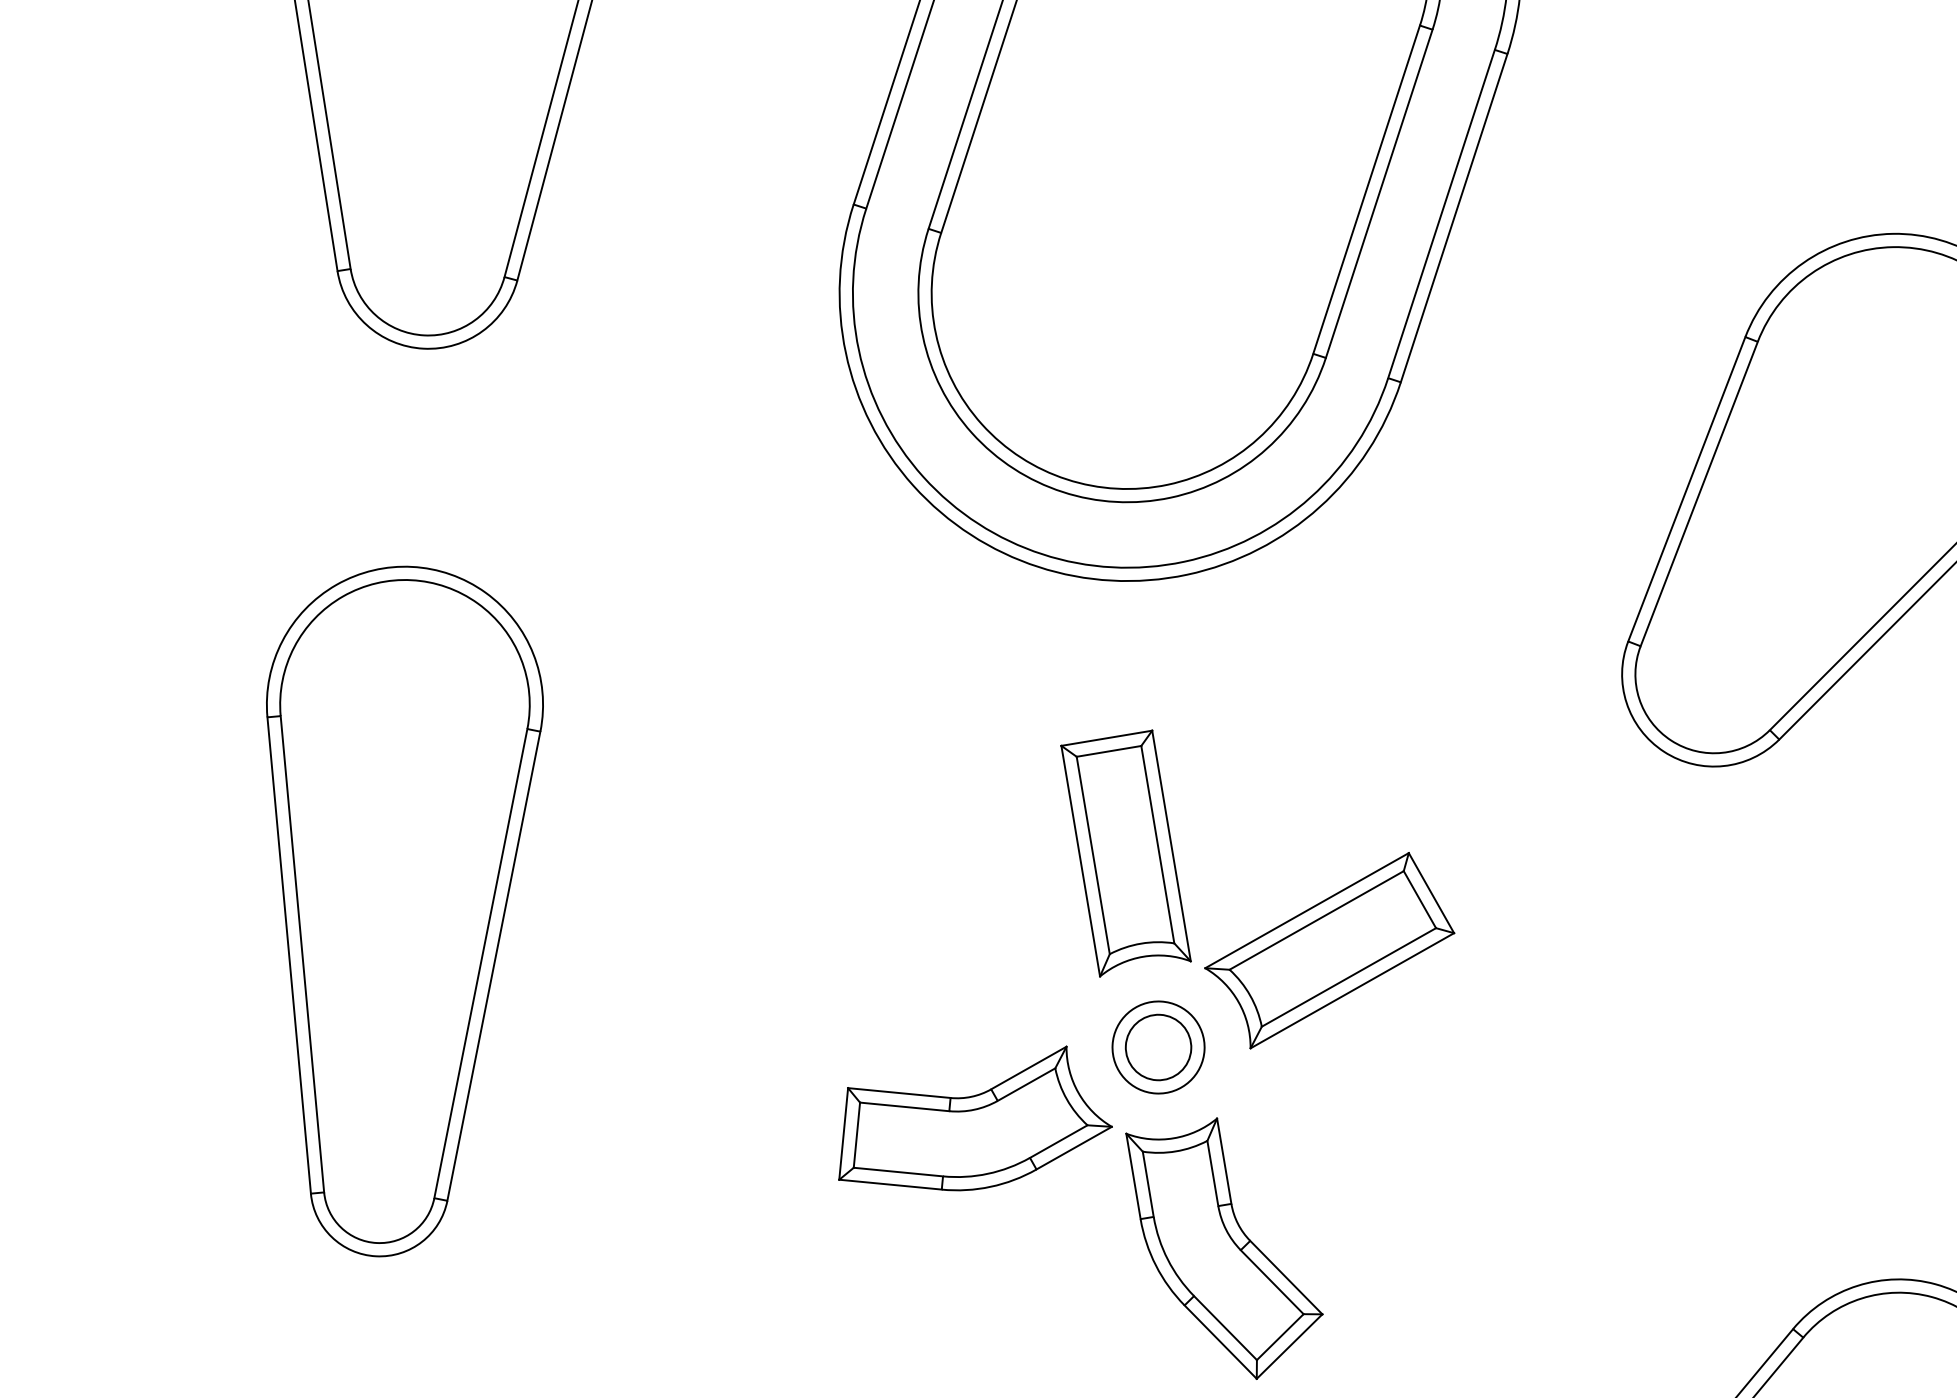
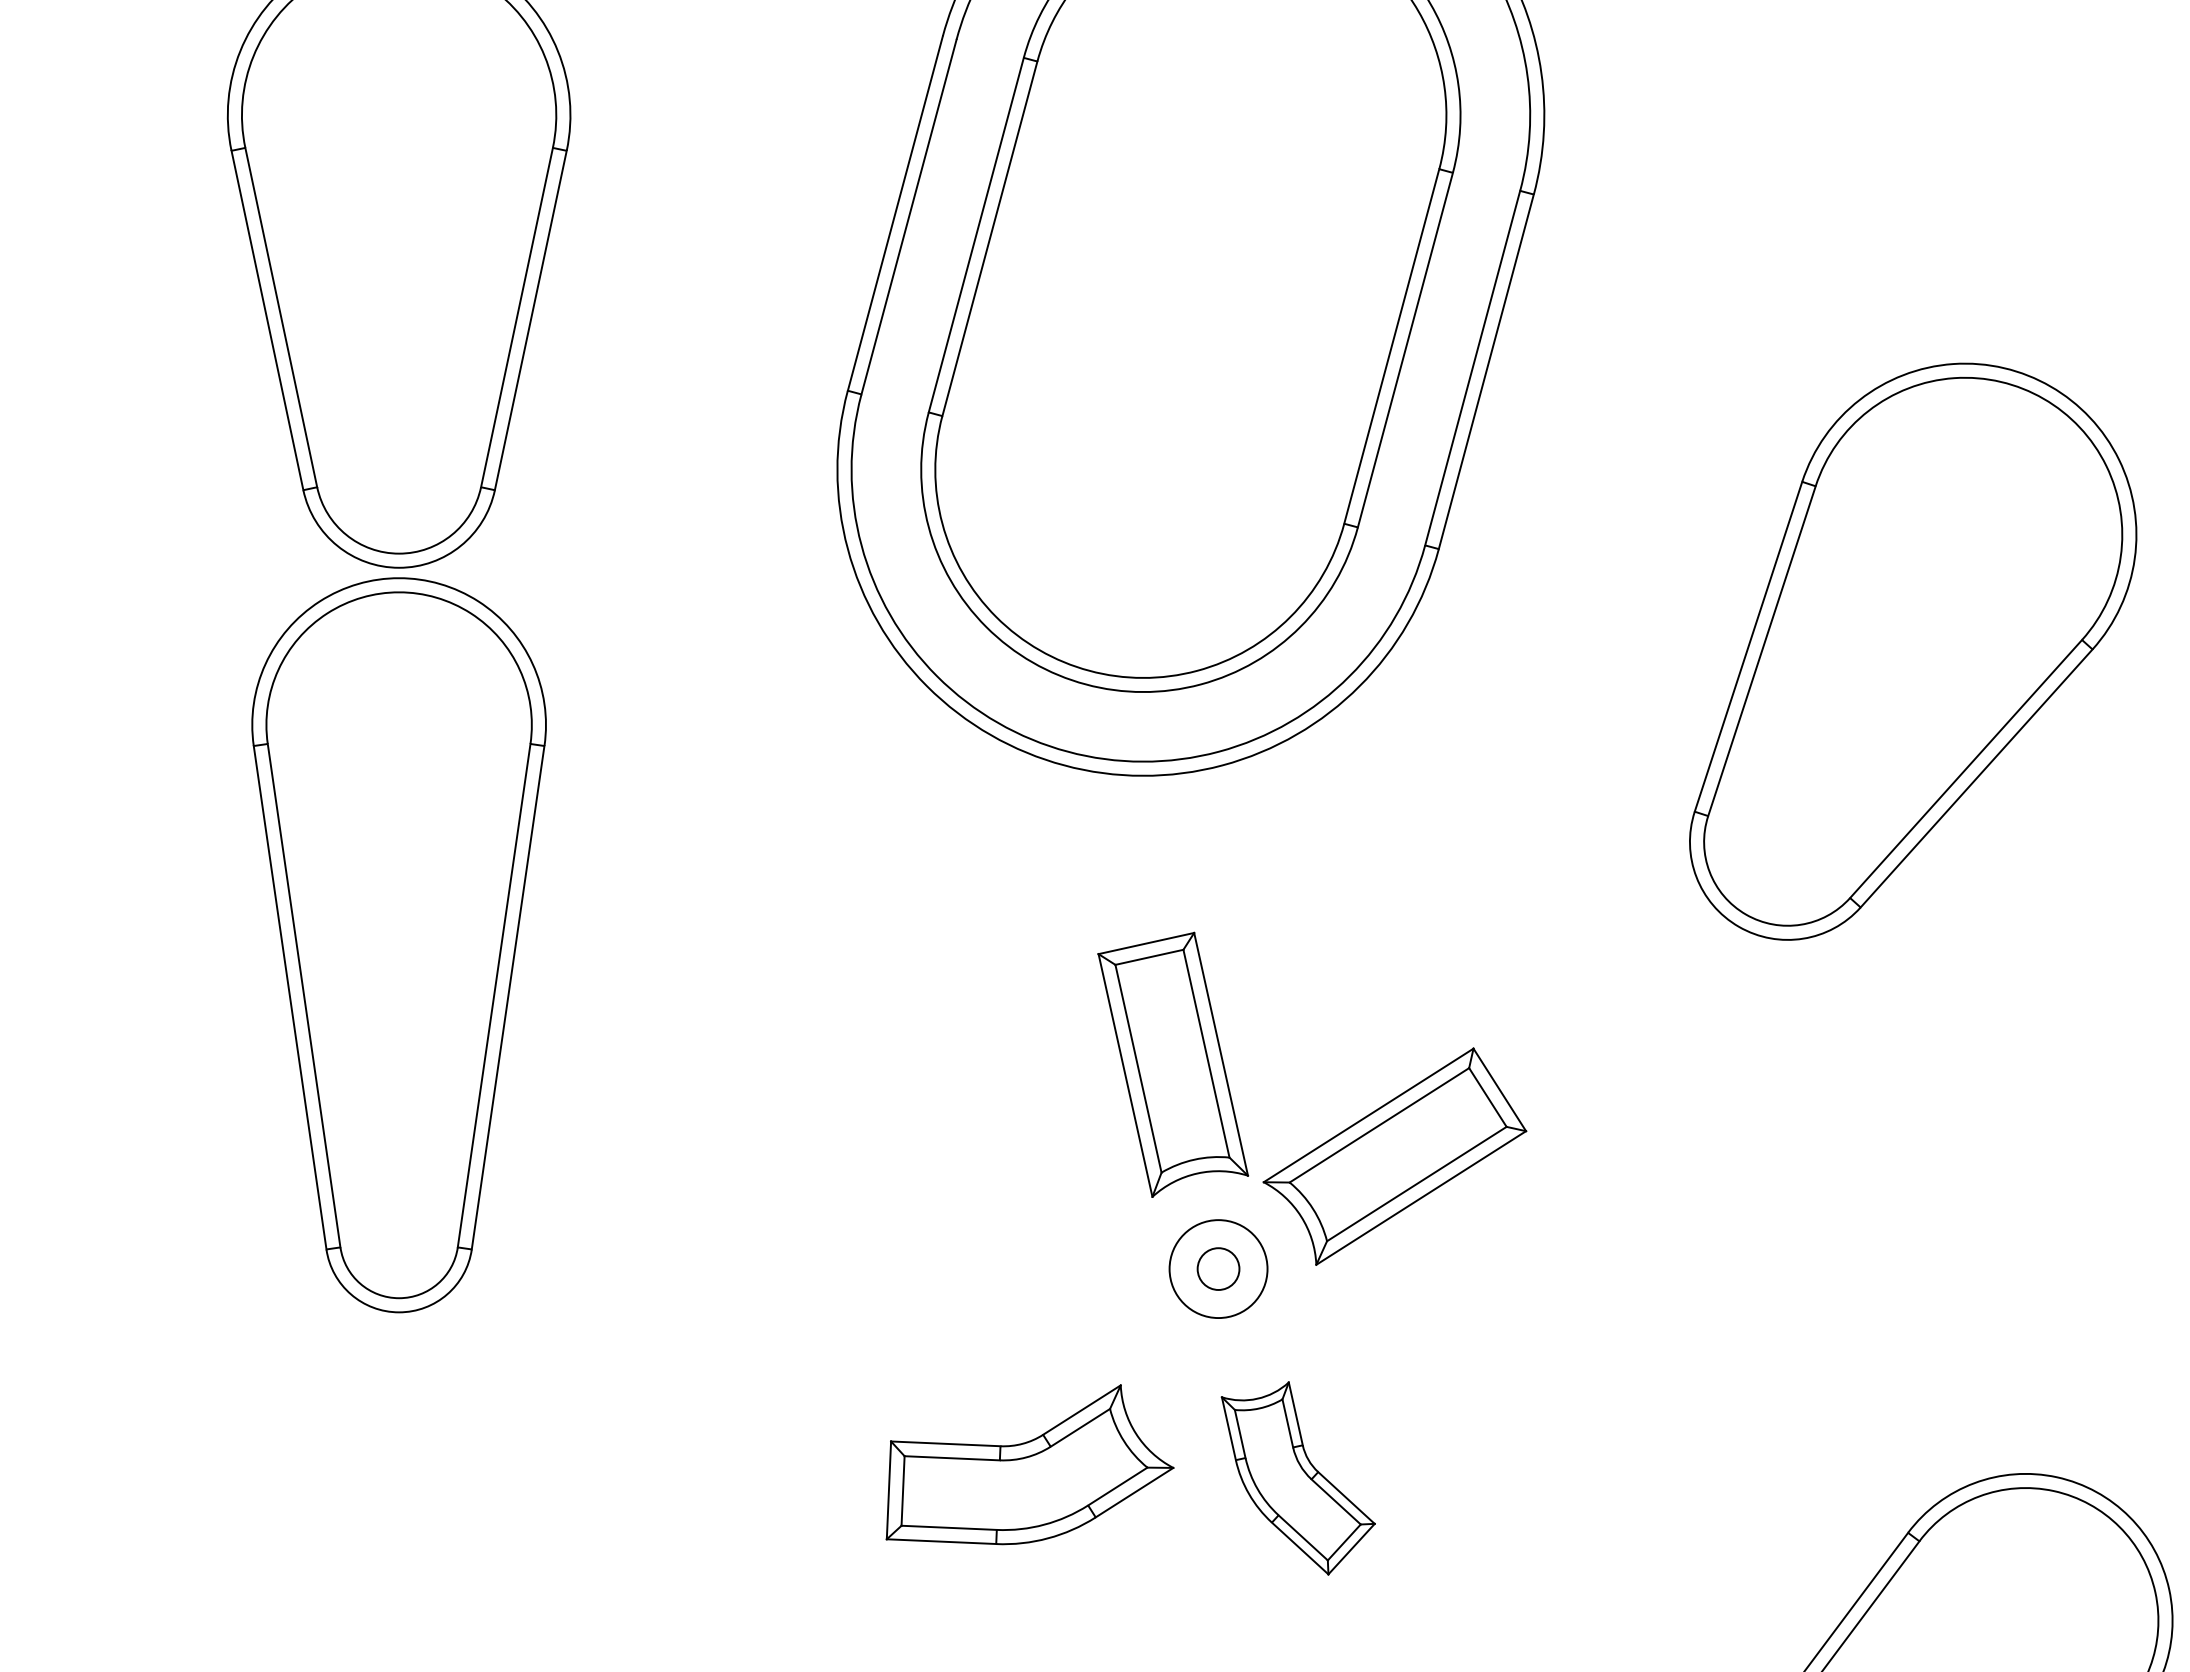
part: (393, 911) -> (398, 945), moved
circle: (1158, 1046) -> (1218, 1268), size x0.6
part: (976, 1116) -> (1029, 1464), moved
part: (1223, 1248) -> (1298, 1478), size x0.7

